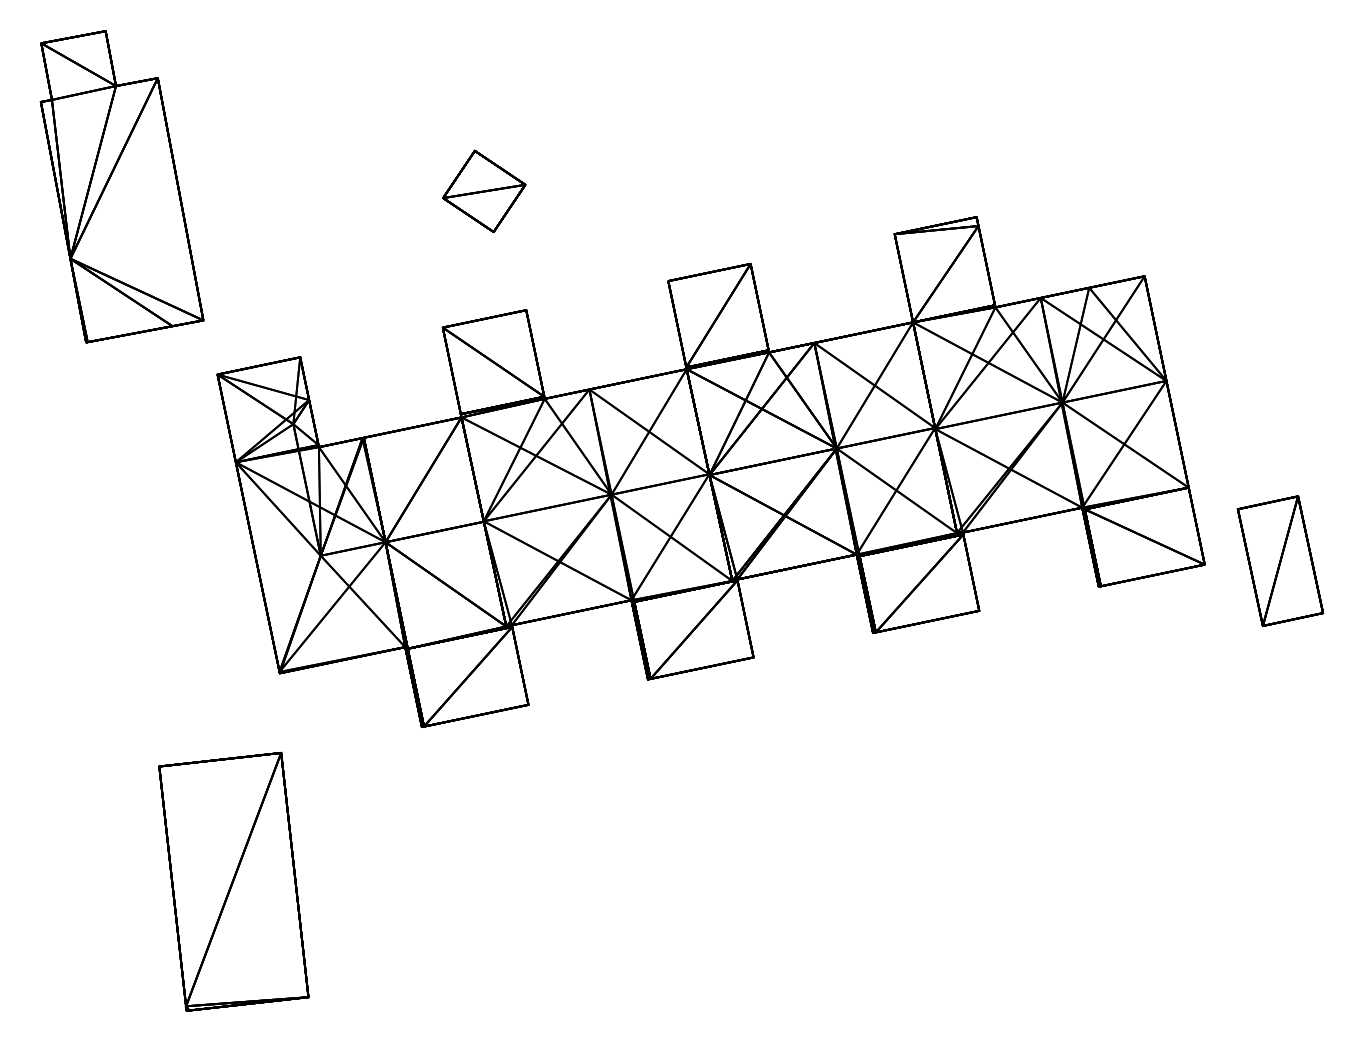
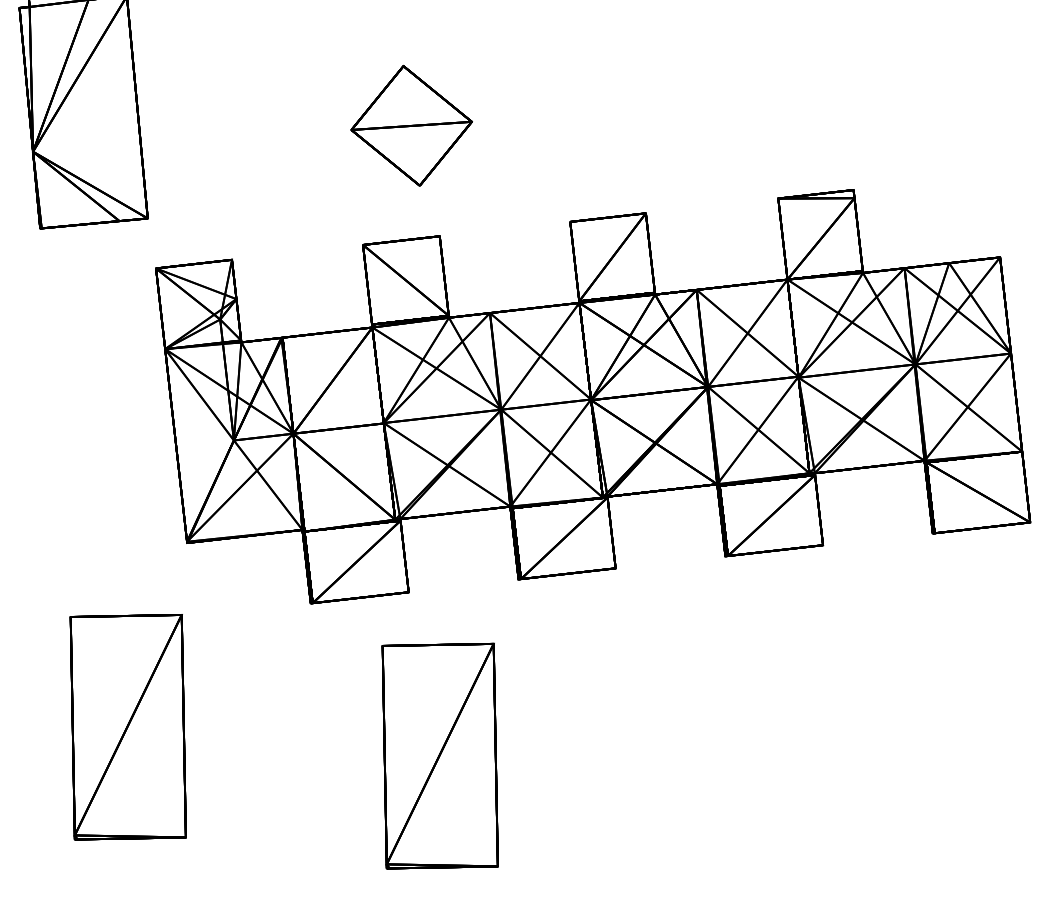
part: (484, 190) -> (412, 124), size x1.6
part: (579, 881) -> (439, 755), added

